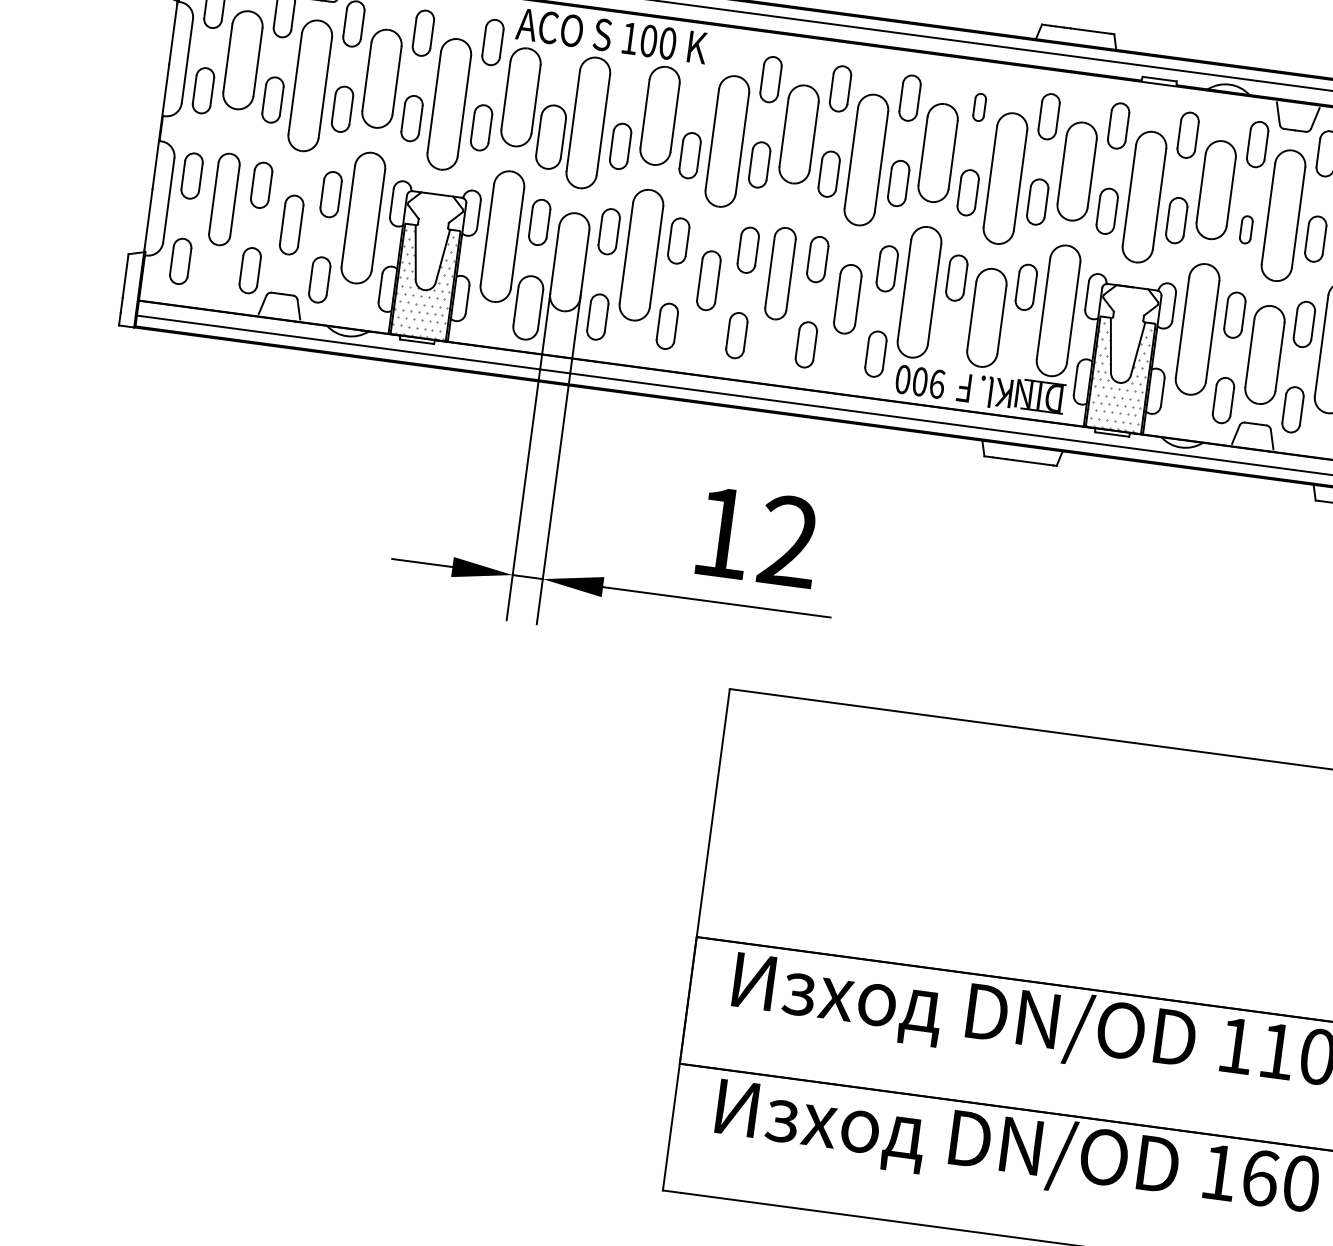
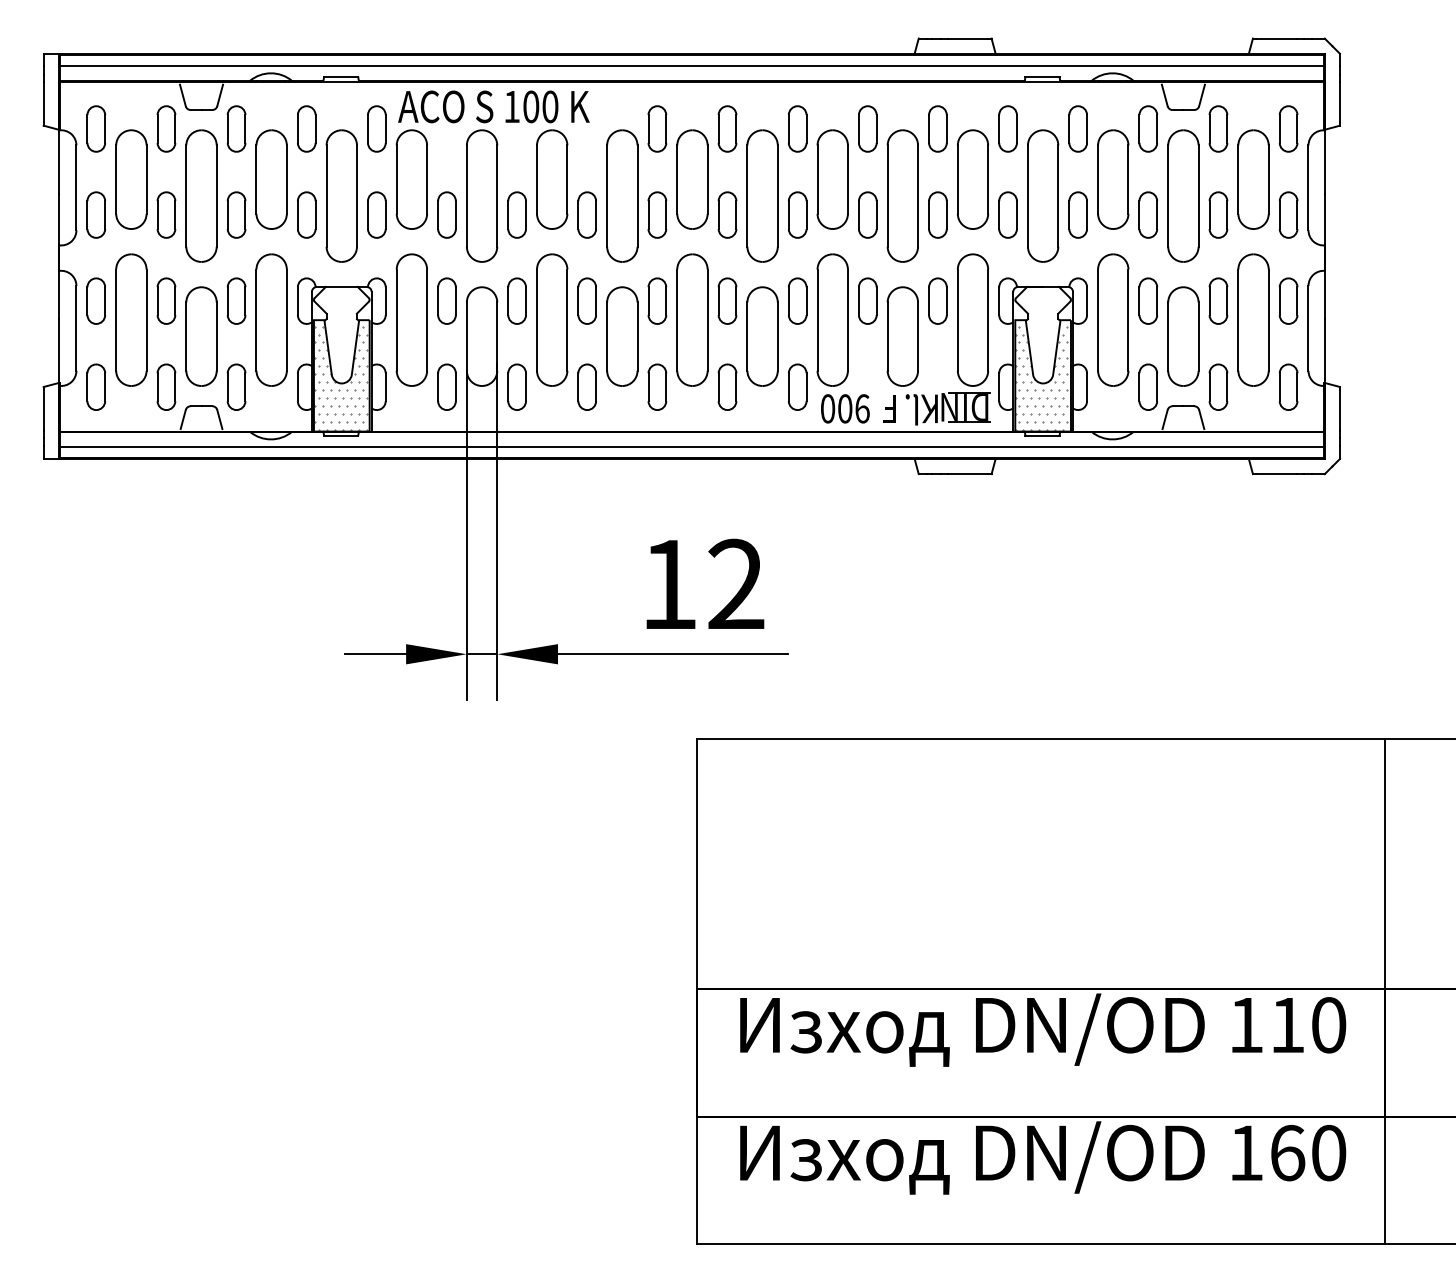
part: (979, 106) -> (867, 128), size x1.67
part: (550, 136) -> (446, 214), size x0.71
part: (224, 198) -> (131, 319), size x1.43
part: (291, 225) -> (201, 336), size x1.67
part: (1246, 229) -> (1148, 214), size x1.67
part: (780, 273) -> (692, 319), size x1.43
part: (708, 280) -> (622, 336), size x1.67
part: (847, 299) -> (762, 336), size x1.43
part: (527, 306) -> (446, 386), size x0.71

